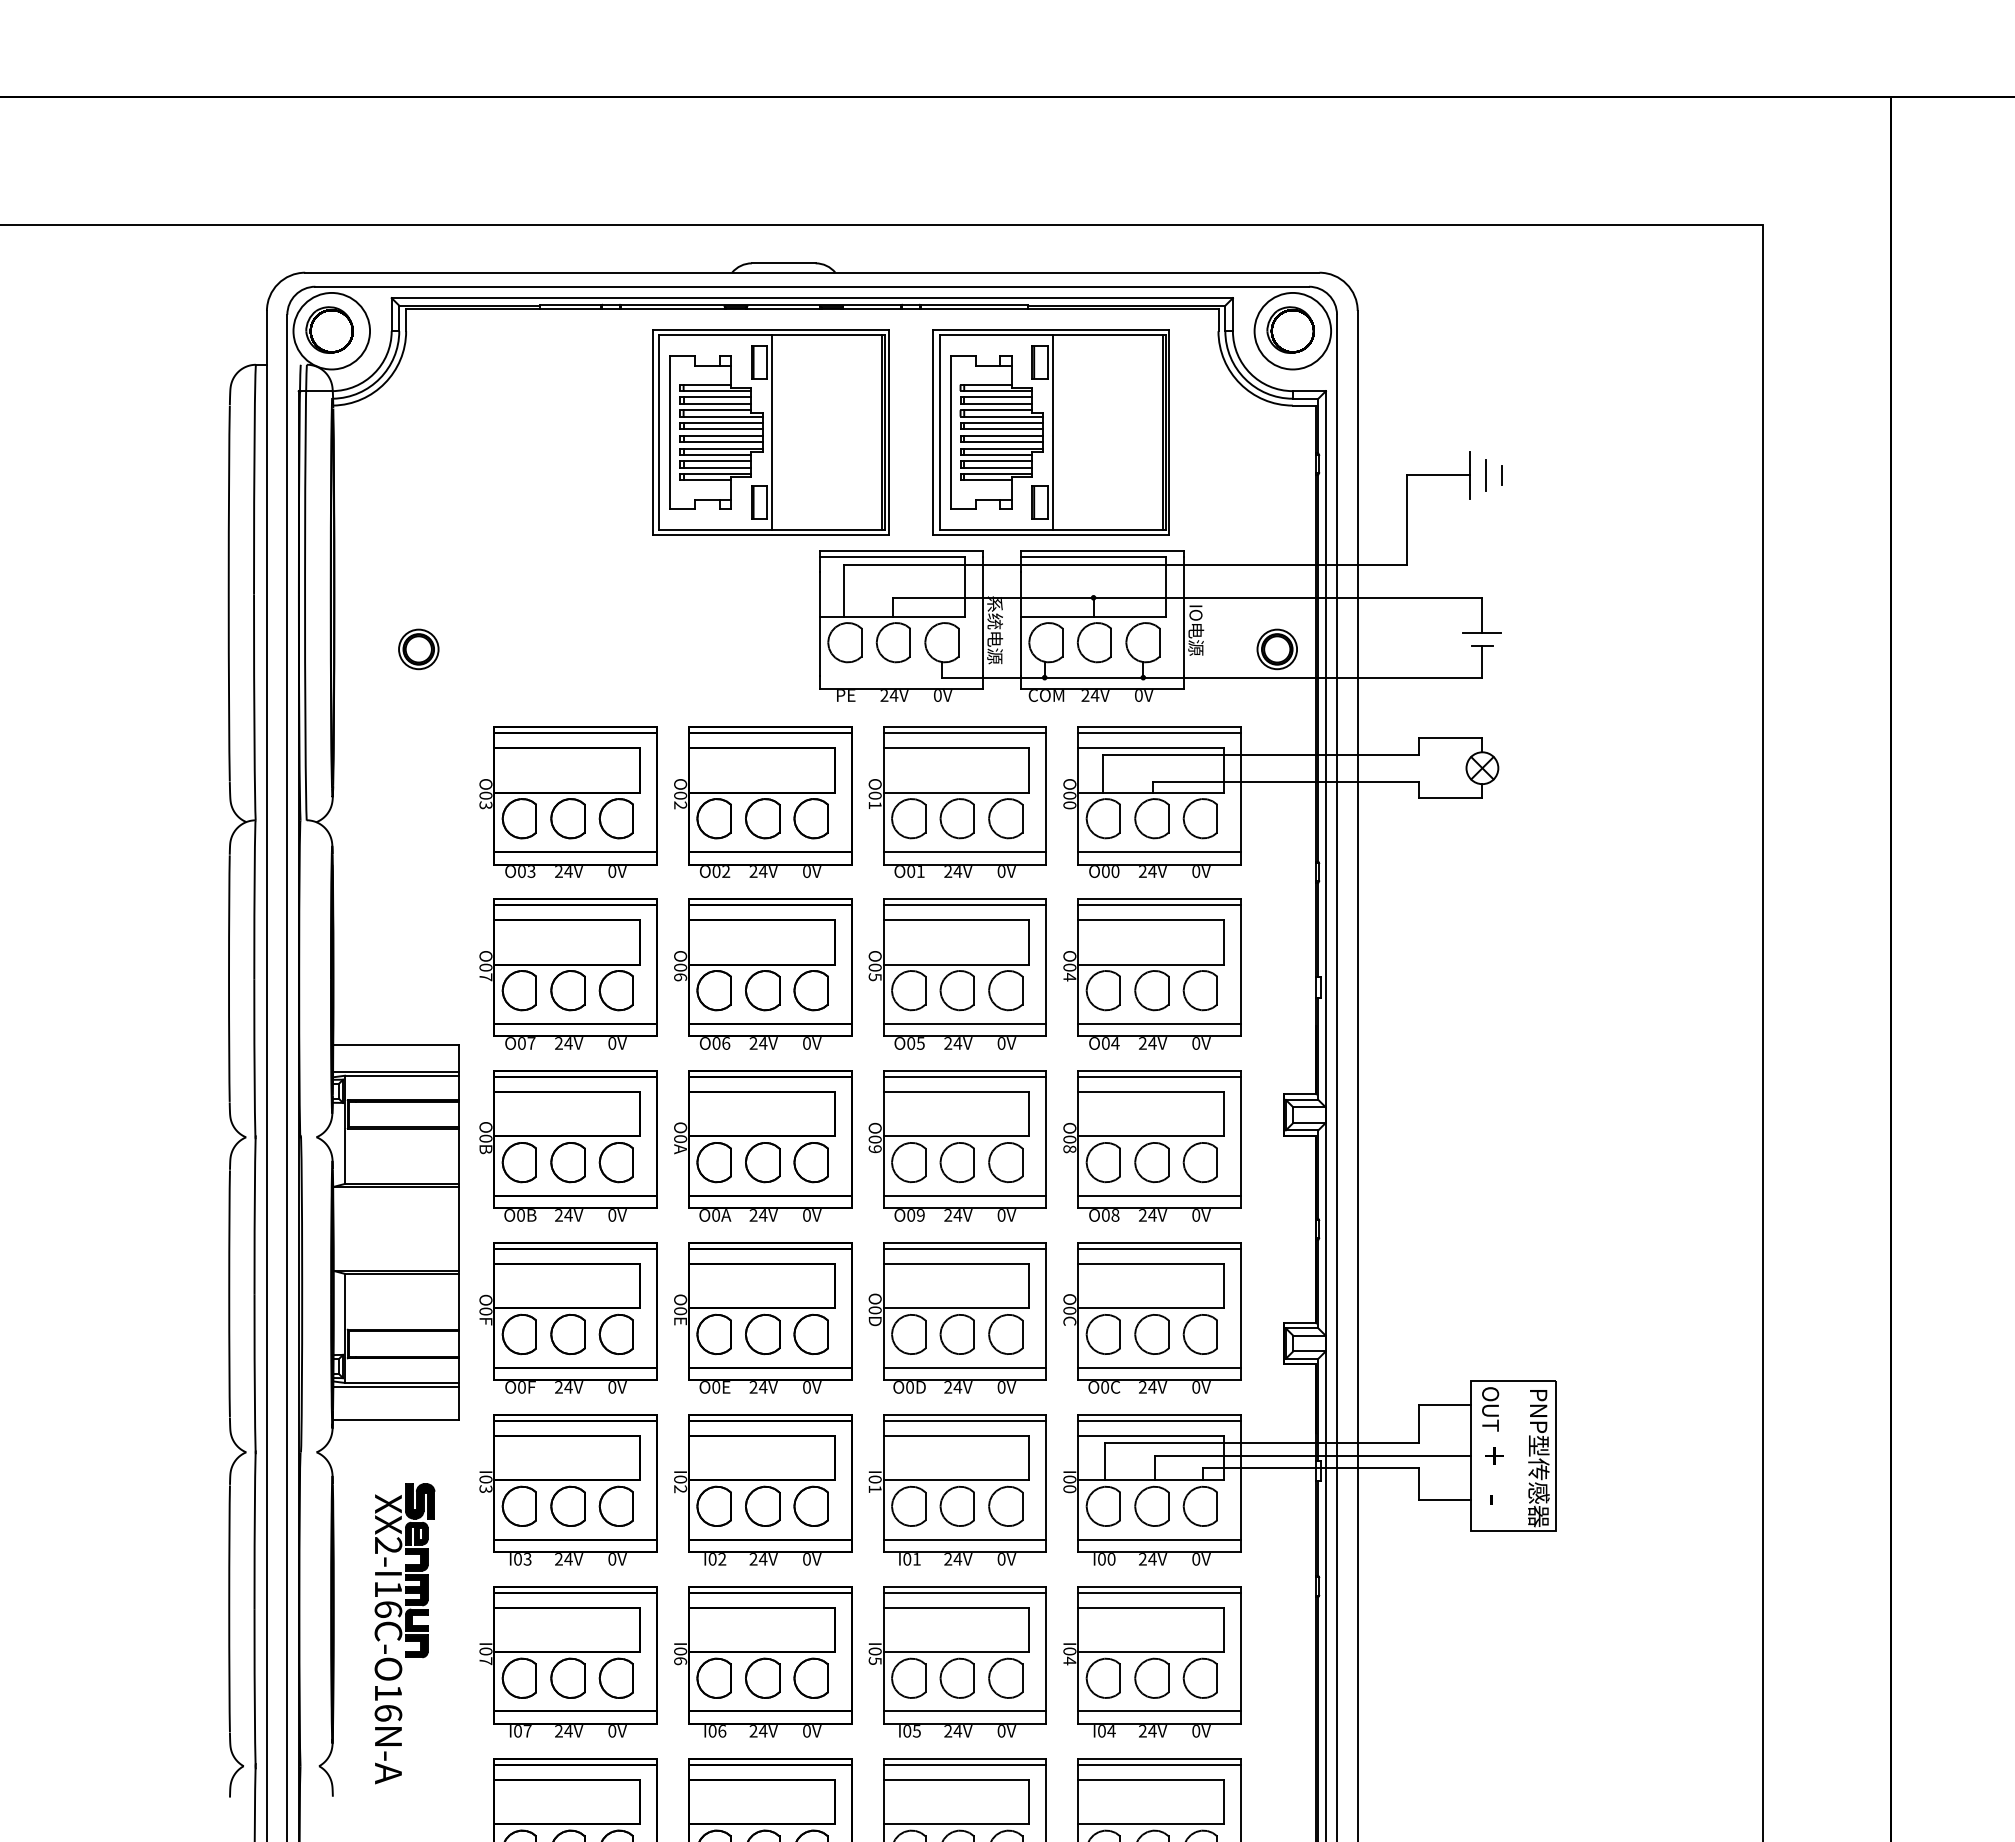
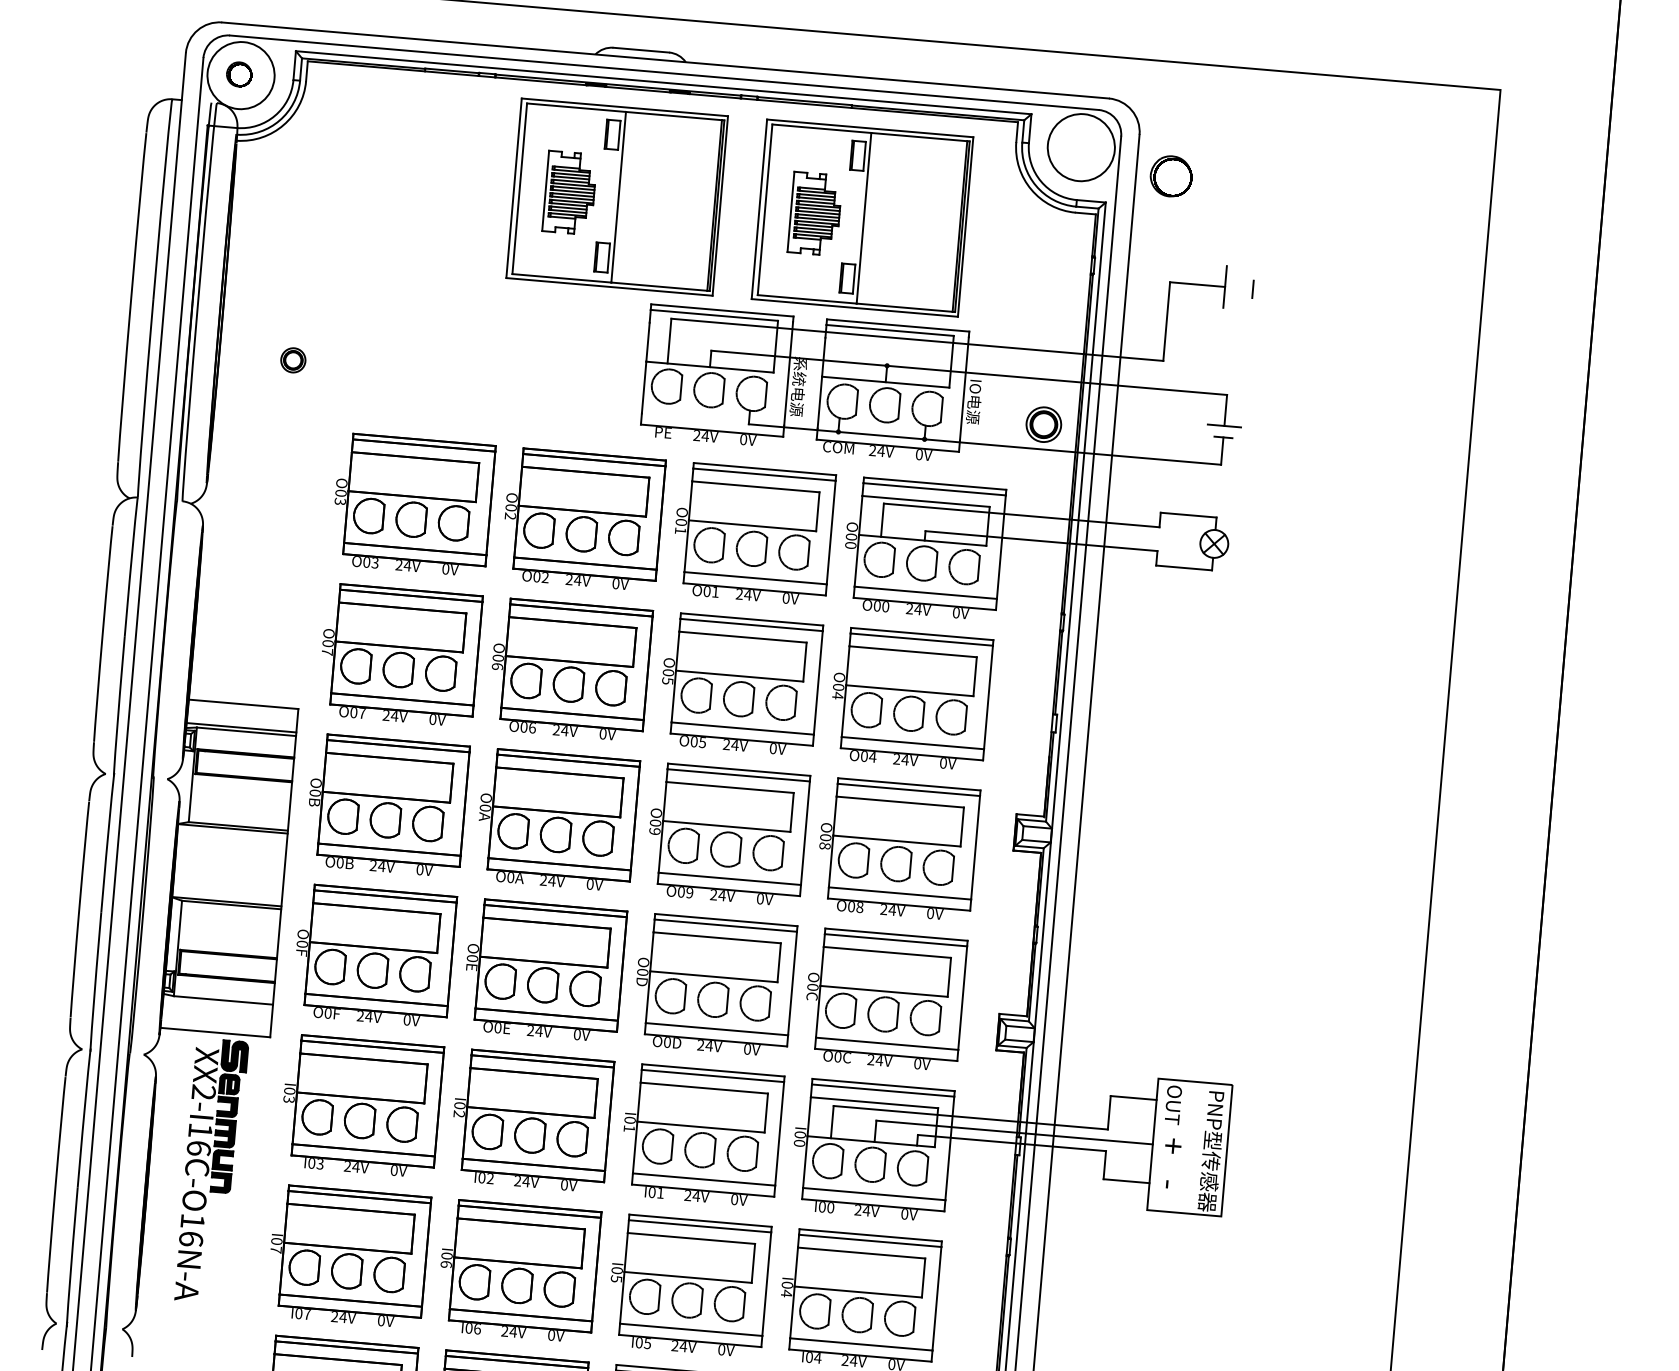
part: (329, 329) -> (239, 73), size x0.6
part: (1290, 329) -> (1171, 175), moved
part: (716, 432) -> (569, 193), size x0.6
part: (996, 432) -> (814, 213), size x0.6
line: (1485, 475) -> (1238, 288), removed
part: (418, 649) -> (293, 360), size x0.7
line: (395, 1387) -> (217, 1003), removed
part: (404, 1633) -> (211, 1170), moved

